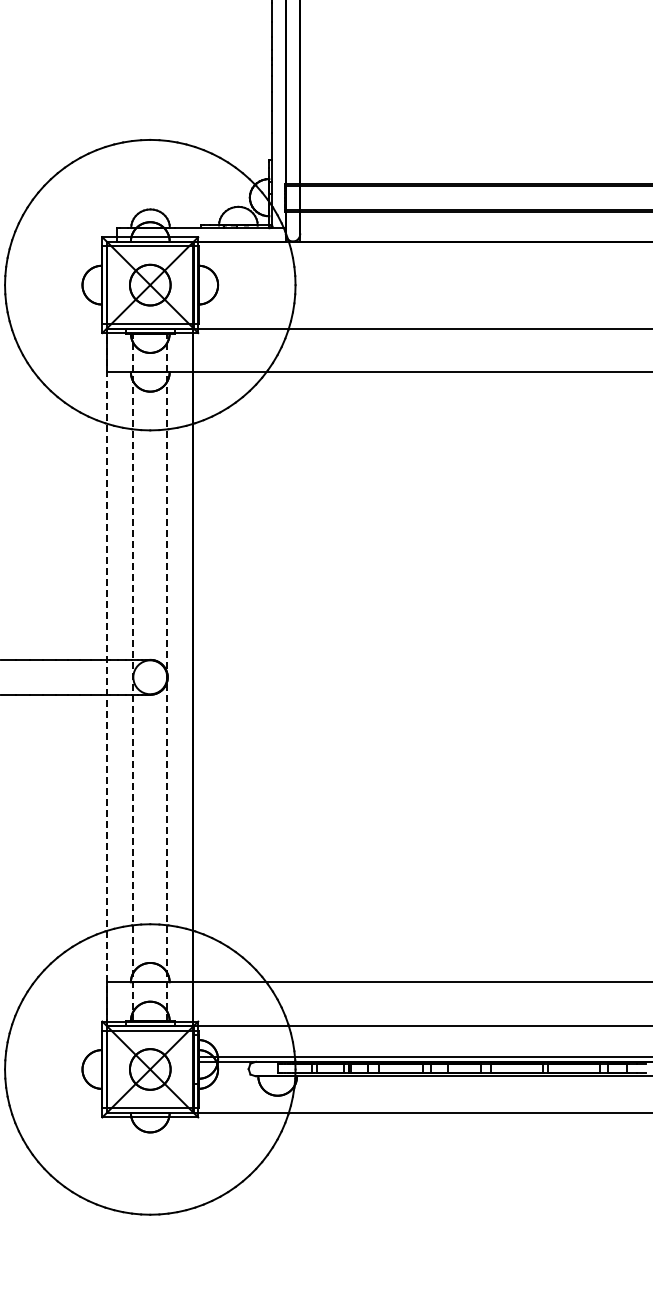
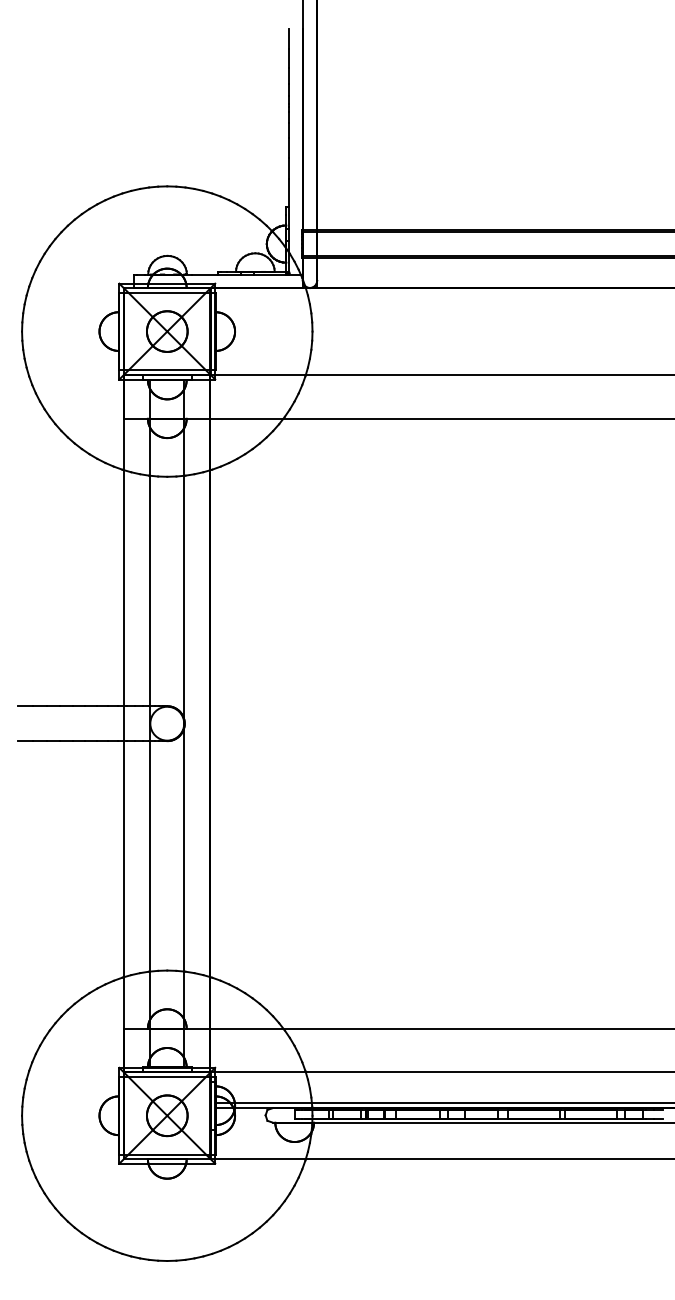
line: (106, 677) -> (123, 723), dashed -> solid
line: (133, 677) -> (150, 723), dashed -> solid
line: (167, 677) -> (184, 723), dashed -> solid

